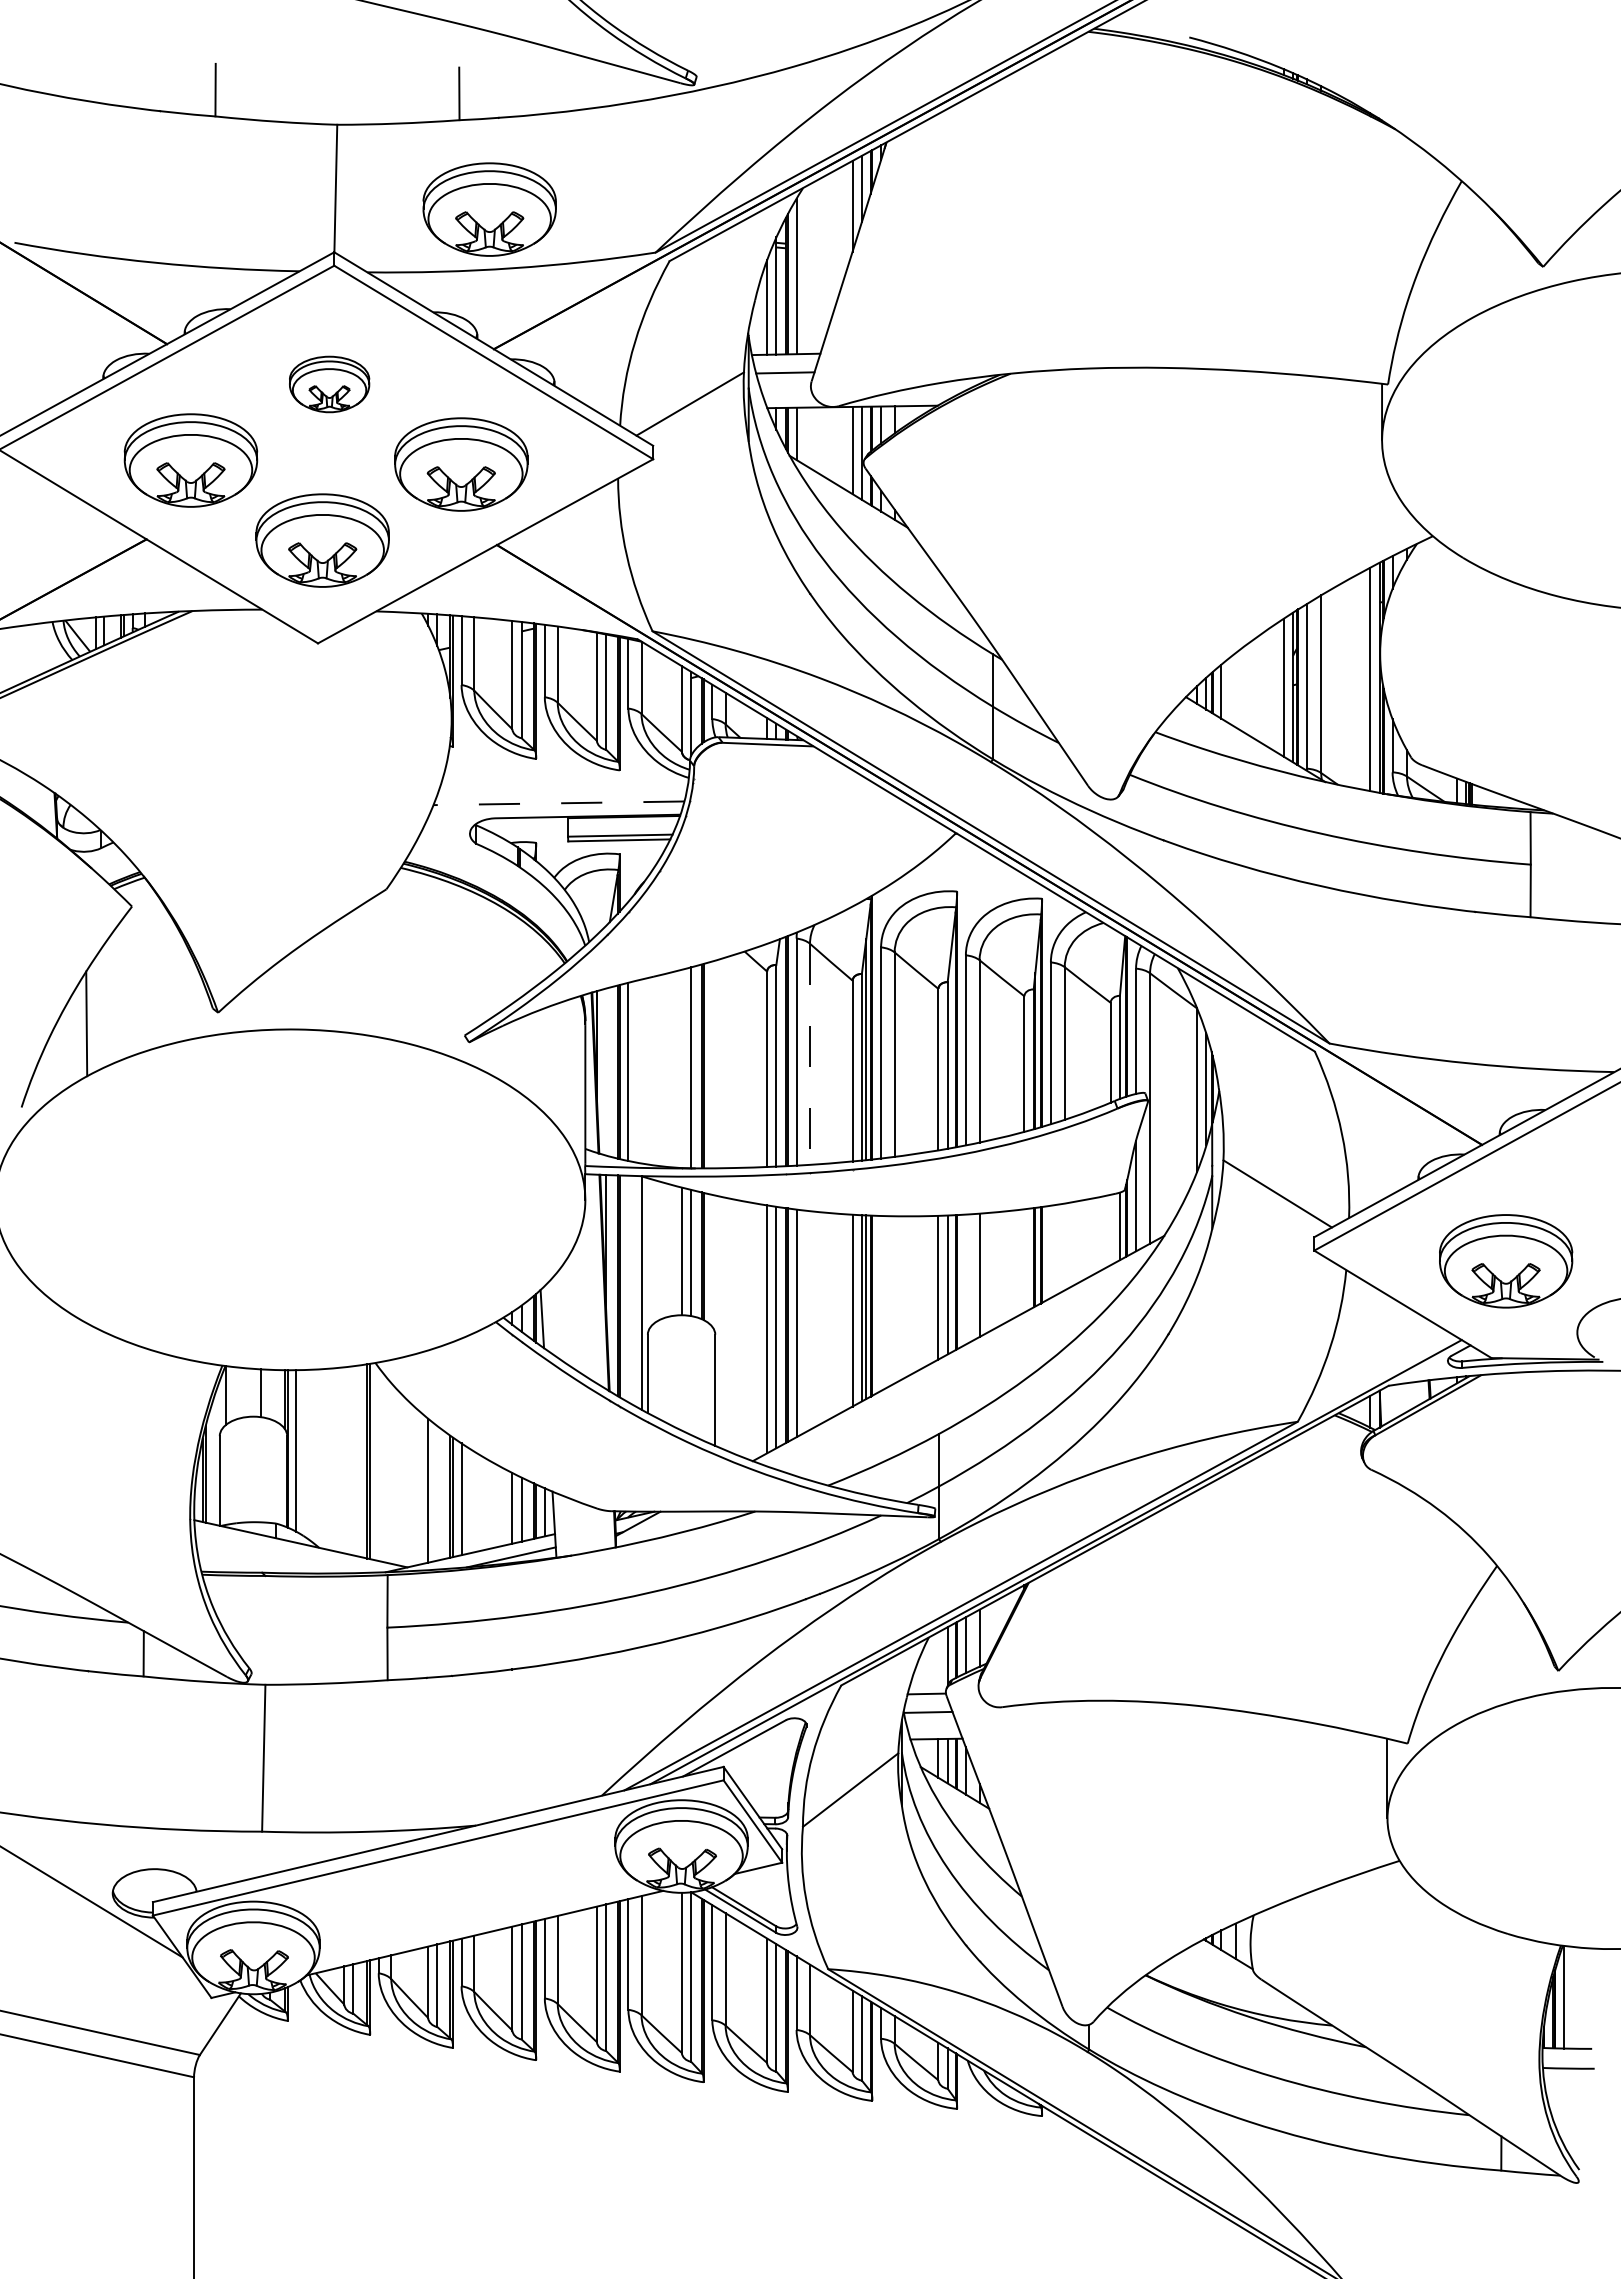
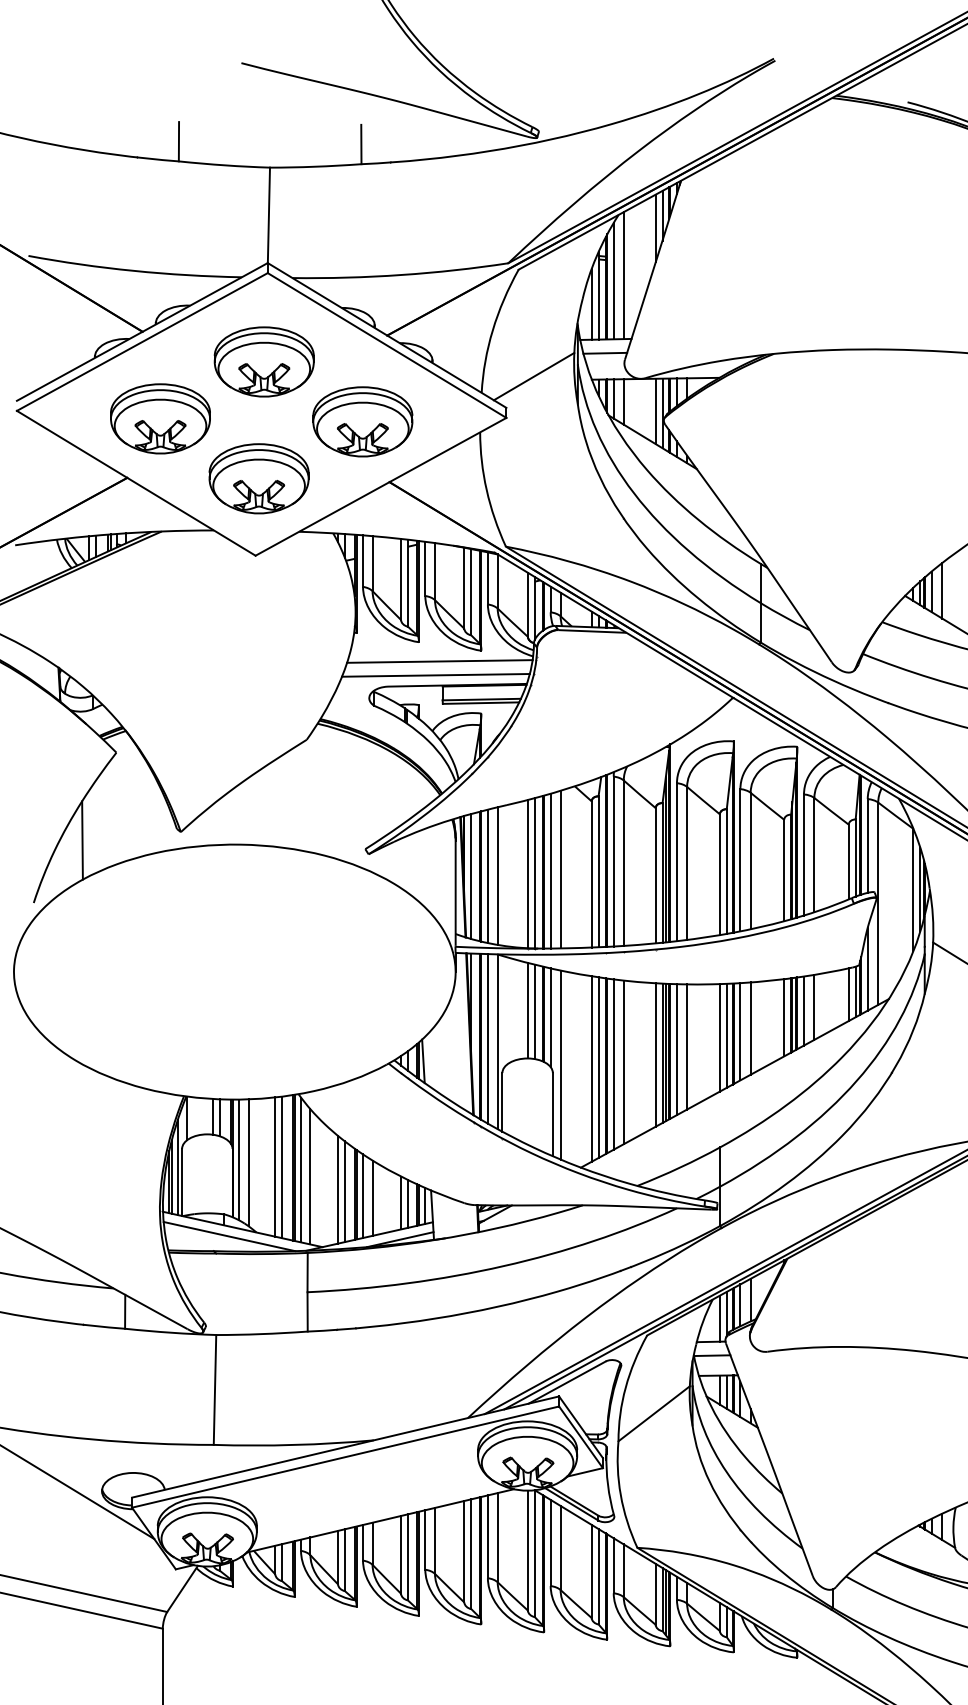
part: (489, 209) -> (383, 231), removed
line: (810, 268) -> (624, 275), added
part: (329, 384) -> (264, 361), size x1.67
line: (810, 437) -> (624, 401), added
line: (1235, 690) -> (942, 590), added
line: (564, 784) -> (440, 661), added
line: (559, 803) -> (436, 675), dashed -> solid
line: (810, 1054) -> (624, 863), dashed -> solid
line: (725, 1062) -> (560, 869), added
line: (712, 1064) -> (550, 870), added
line: (681, 1068) -> (527, 873), added
line: (606, 1071) -> (471, 876), added
line: (641, 1071) -> (497, 876), added
line: (1110, 1229) -> (848, 994), added
line: (1064, 1246) -> (814, 1007), added
line: (1050, 1251) -> (803, 1010), added
line: (712, 1260) -> (550, 1017), added
line: (1024, 1260) -> (784, 1017), added
line: (965, 1279) -> (740, 1031), added
line: (628, 1288) -> (487, 1038), added
line: (894, 1299) -> (686, 1046), added
line: (881, 1302) -> (677, 1048), added
line: (810, 1320) -> (624, 1062), added
line: (725, 1323) -> (560, 1064), added
line: (269, 1394) -> (219, 1117), added
line: (308, 1454) -> (248, 1162), added
line: (214, 1460) -> (178, 1167), added
line: (344, 1460) -> (275, 1167), added
line: (353, 1460) -> (282, 1167), added
line: (378, 1464) -> (300, 1170), added
line: (391, 1473) -> (310, 1176), added
line: (437, 1493) -> (345, 1191), added
line: (474, 1501) -> (372, 1197), added
line: (283, 1552) -> (229, 1236), added
line: (938, 1662) -> (719, 1318), added
line: (866, 2042) -> (666, 1602), added

